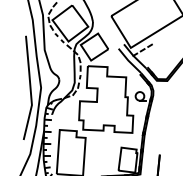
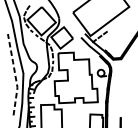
line: (30, 87) -> (15, 74), solid -> dashed

